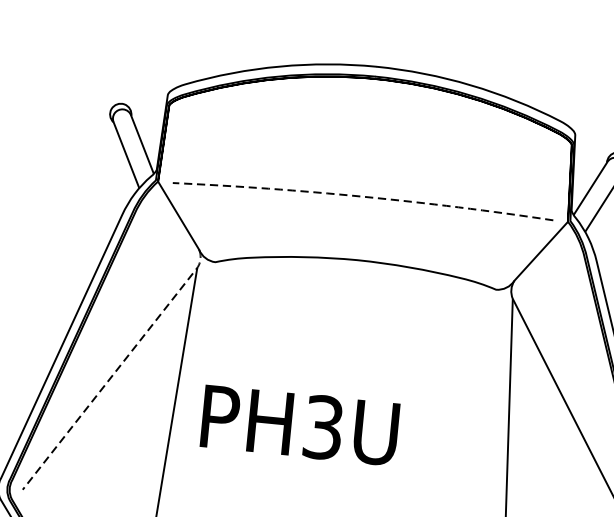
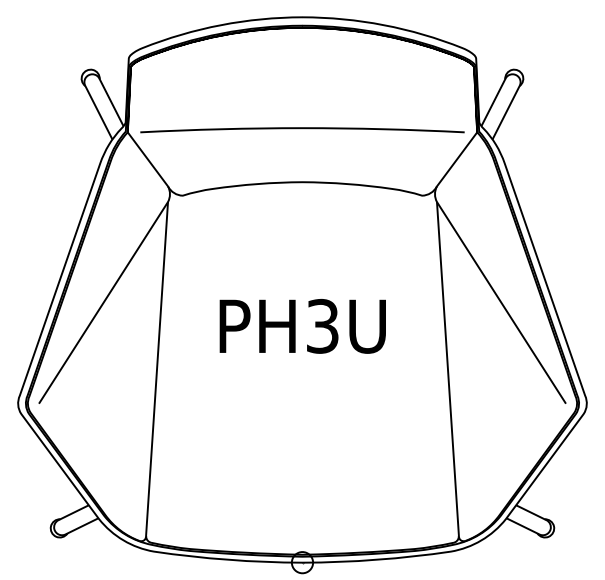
line: (363, 197) -> (302, 128), dashed -> solid
line: (118, 367) -> (109, 292), dashed -> solid
text: (299, 425) -> (302, 326), moved

